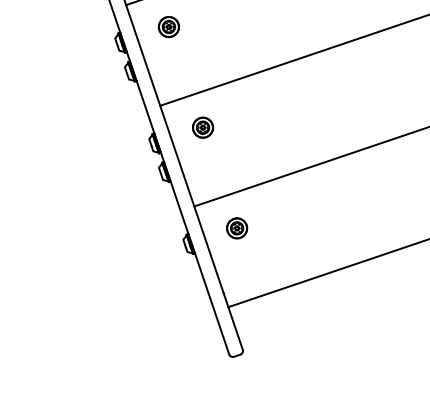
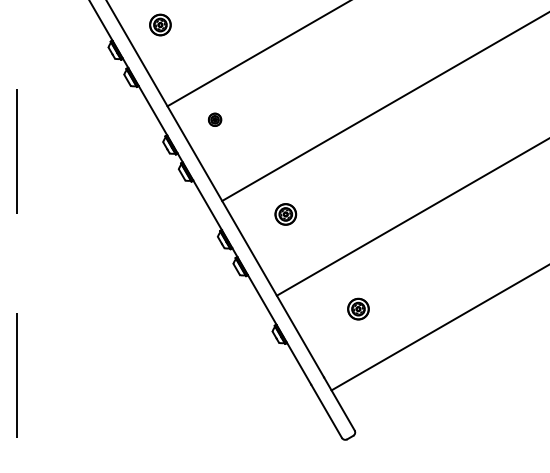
part: (168, 26) -> (214, 119), size x0.6
part: (202, 127) -> (285, 214), moved
part: (237, 227) -> (358, 308), moved

